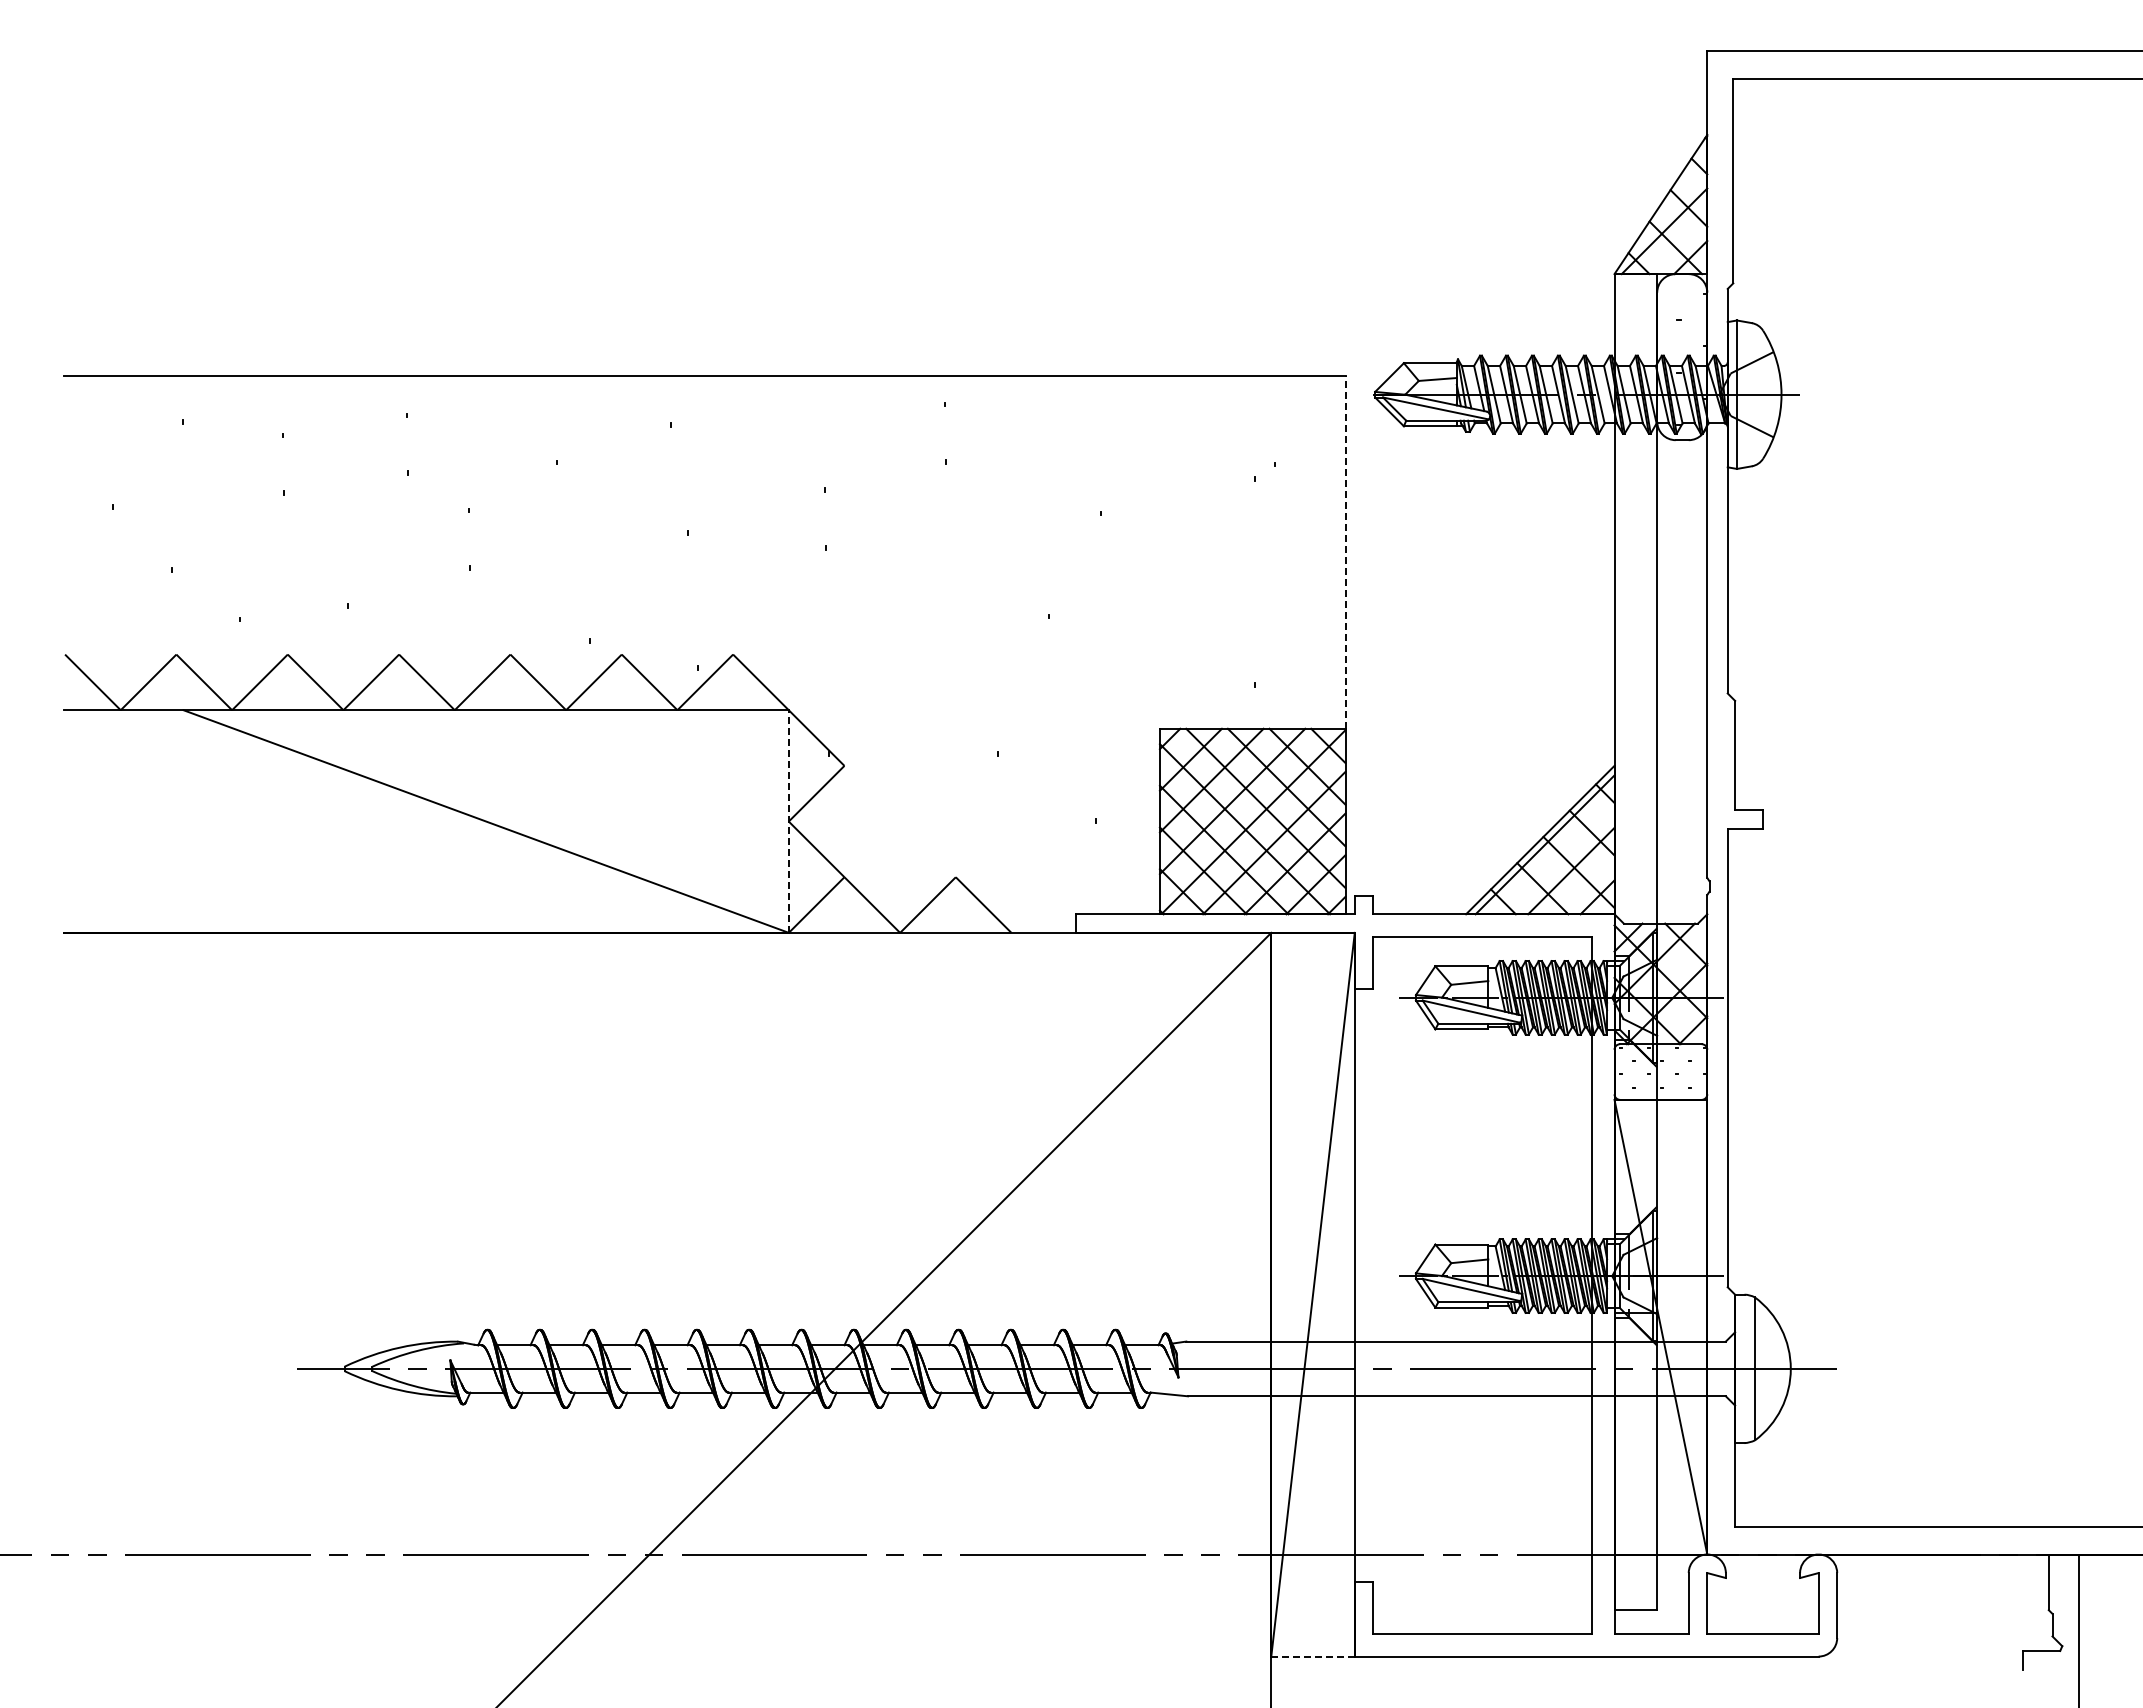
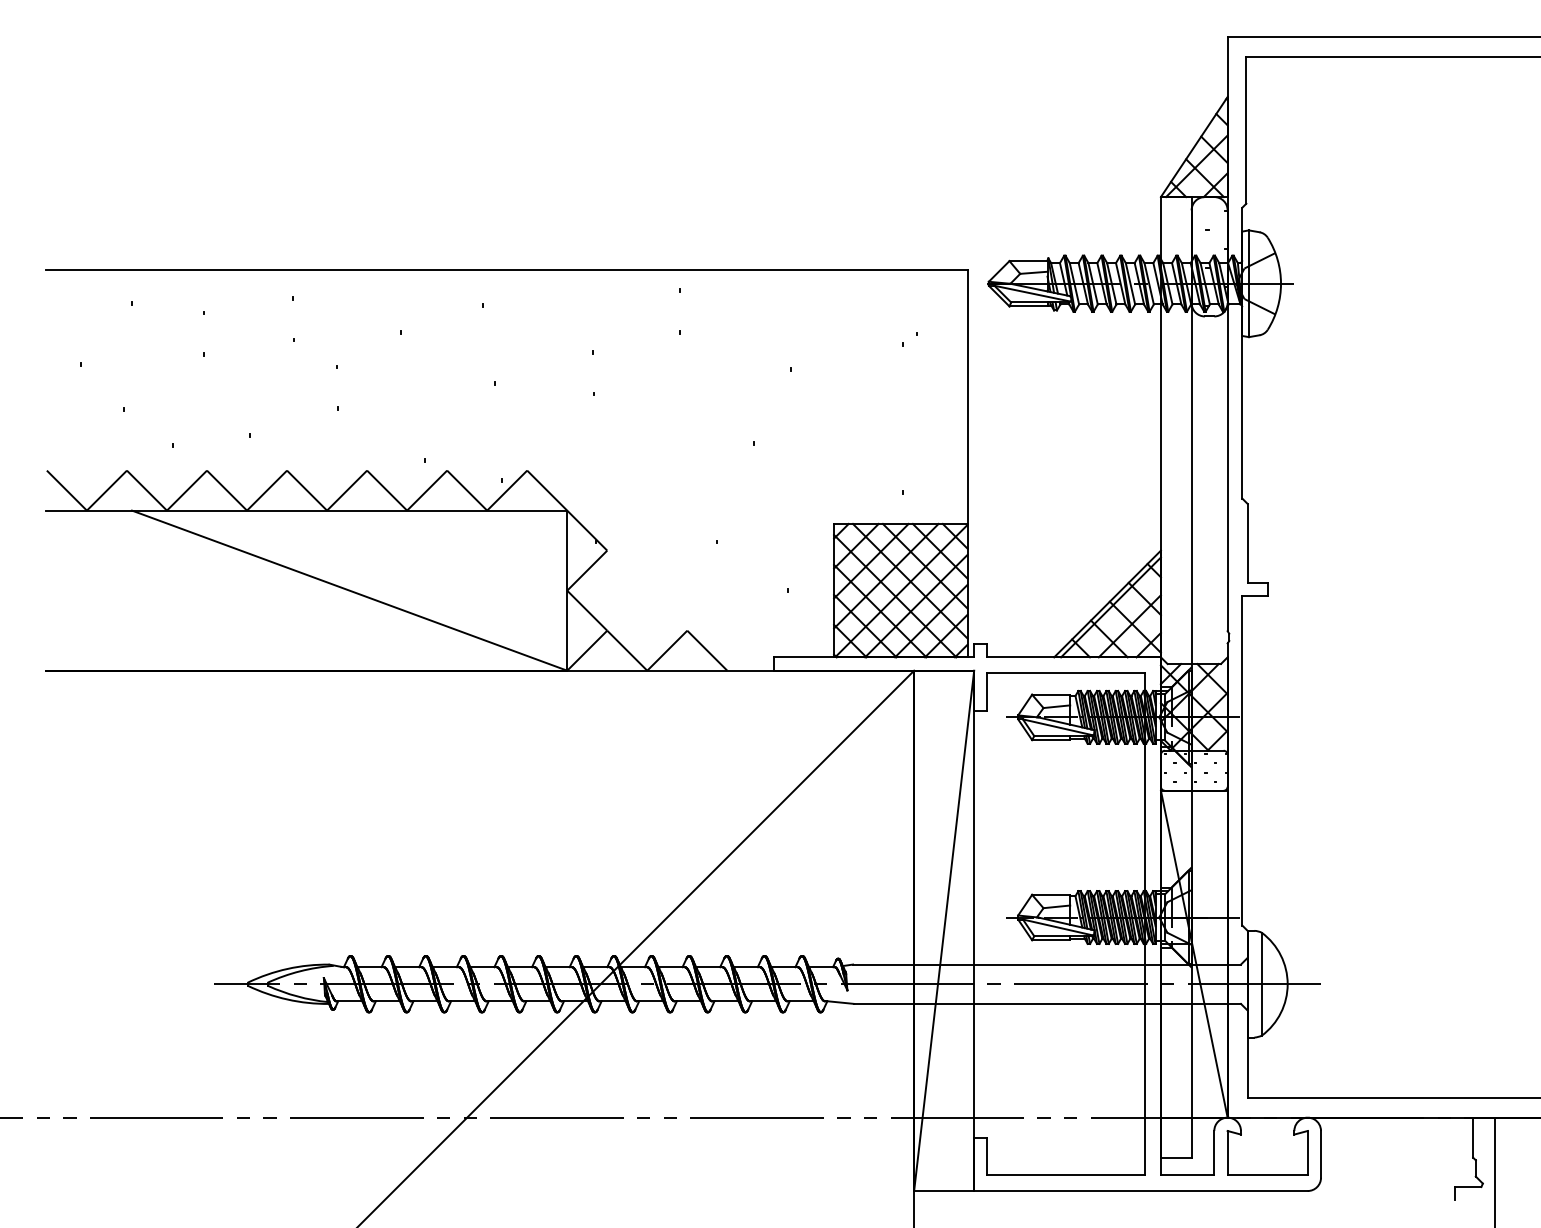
line: (1345, 551) -> (967, 396), dashed -> solid
line: (788, 821) -> (567, 590), dashed -> solid
line: (1313, 1656) -> (944, 1190), dashed -> solid

